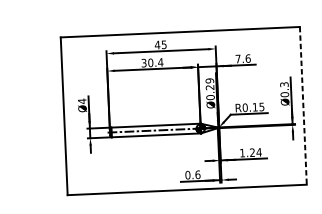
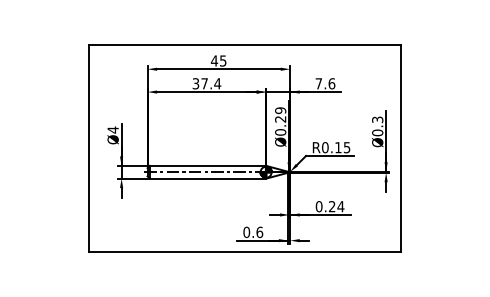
text: (150, 62) -> (204, 83), 30.4 -> 37.4
line: (303, 105) -> (401, 148), dashed -> solid
text: (241, 153) -> (318, 206), 1.24 -> 0.24

